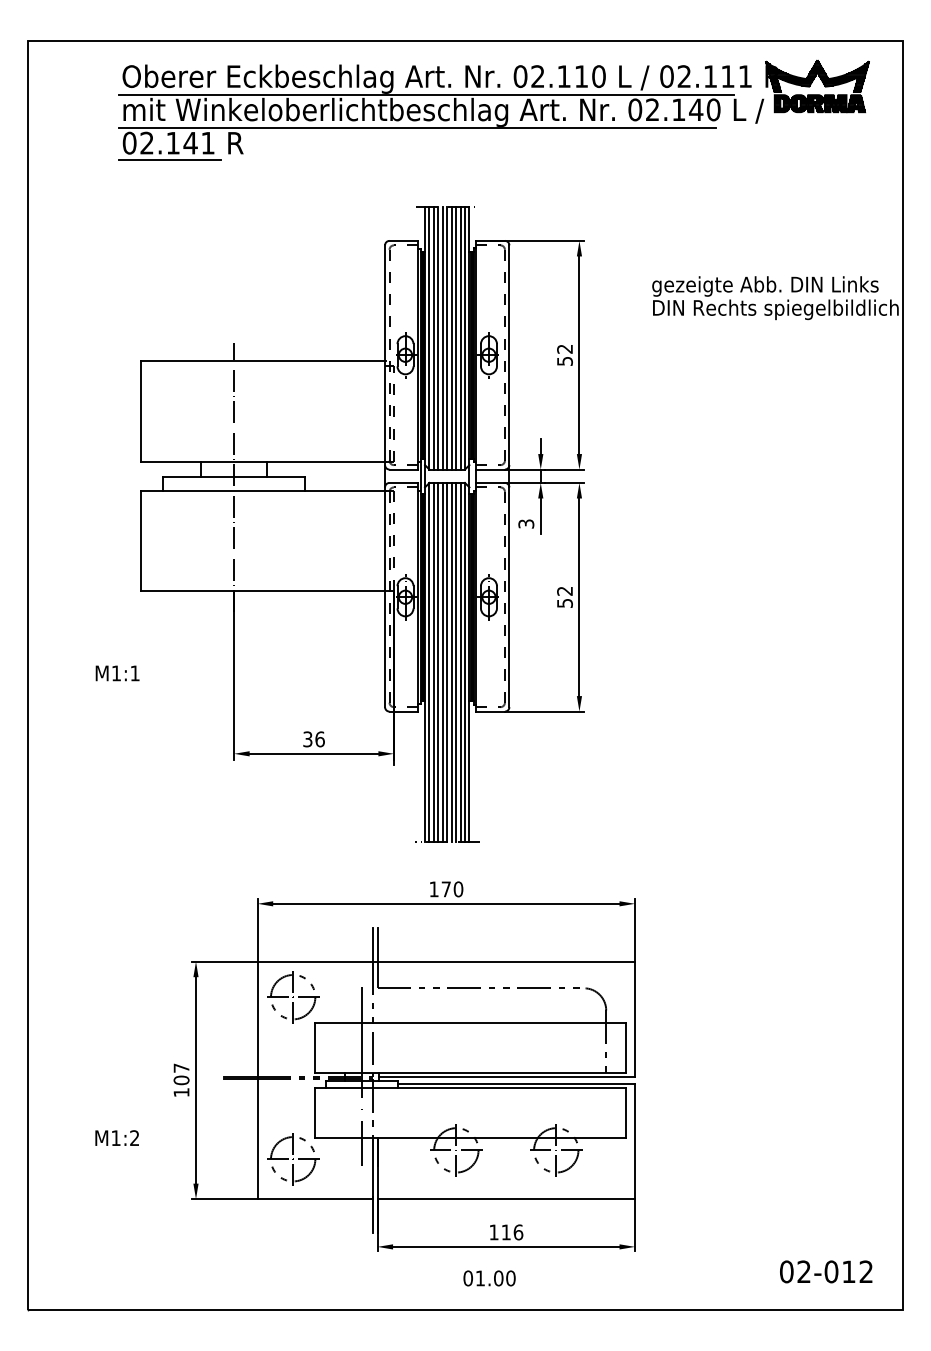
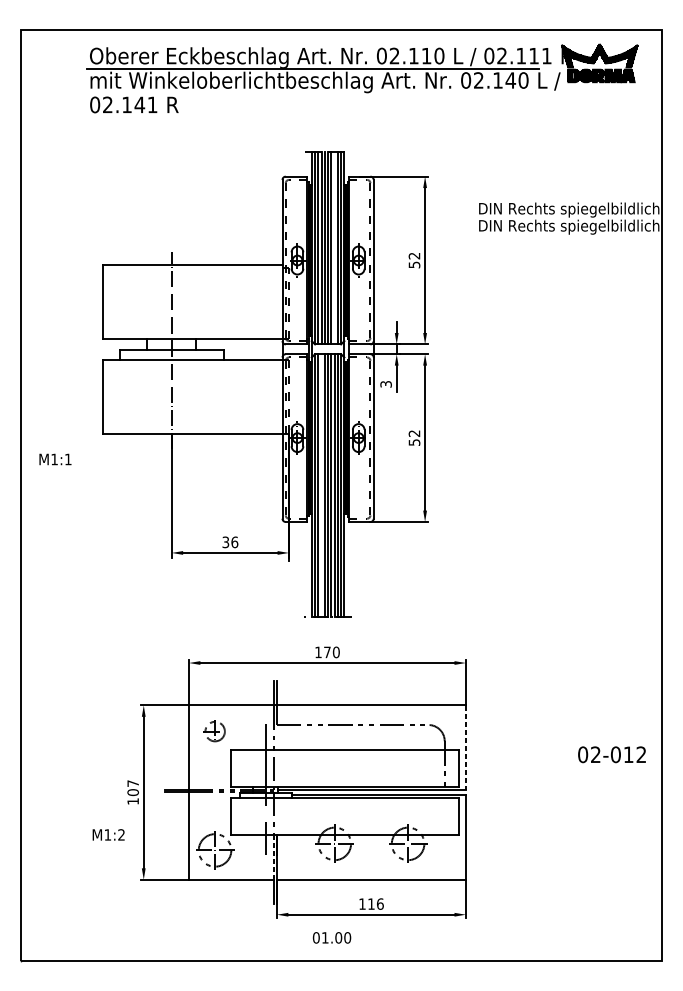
line: (417, 127) -> (306, 93), removed
line: (170, 159) -> (125, 116), removed
text: (775, 286) -> (568, 210), gezeigte Abb. DIN Links -> DIN Rechts spiegelbildlich
line: (456, 338) -> (334, 248), removed
line: (438, 661) -> (321, 485), removed
text: (117, 673) -> (55, 459), moved
part: (293, 997) -> (215, 731), size x0.6
line: (635, 1019) -> (466, 747), solid -> dashed
text: (116, 1137) -> (108, 834), moved
line: (373, 1167) -> (273, 856), solid -> dashed
text: (826, 1271) -> (612, 754), moved
text: (489, 1278) -> (331, 937), moved

